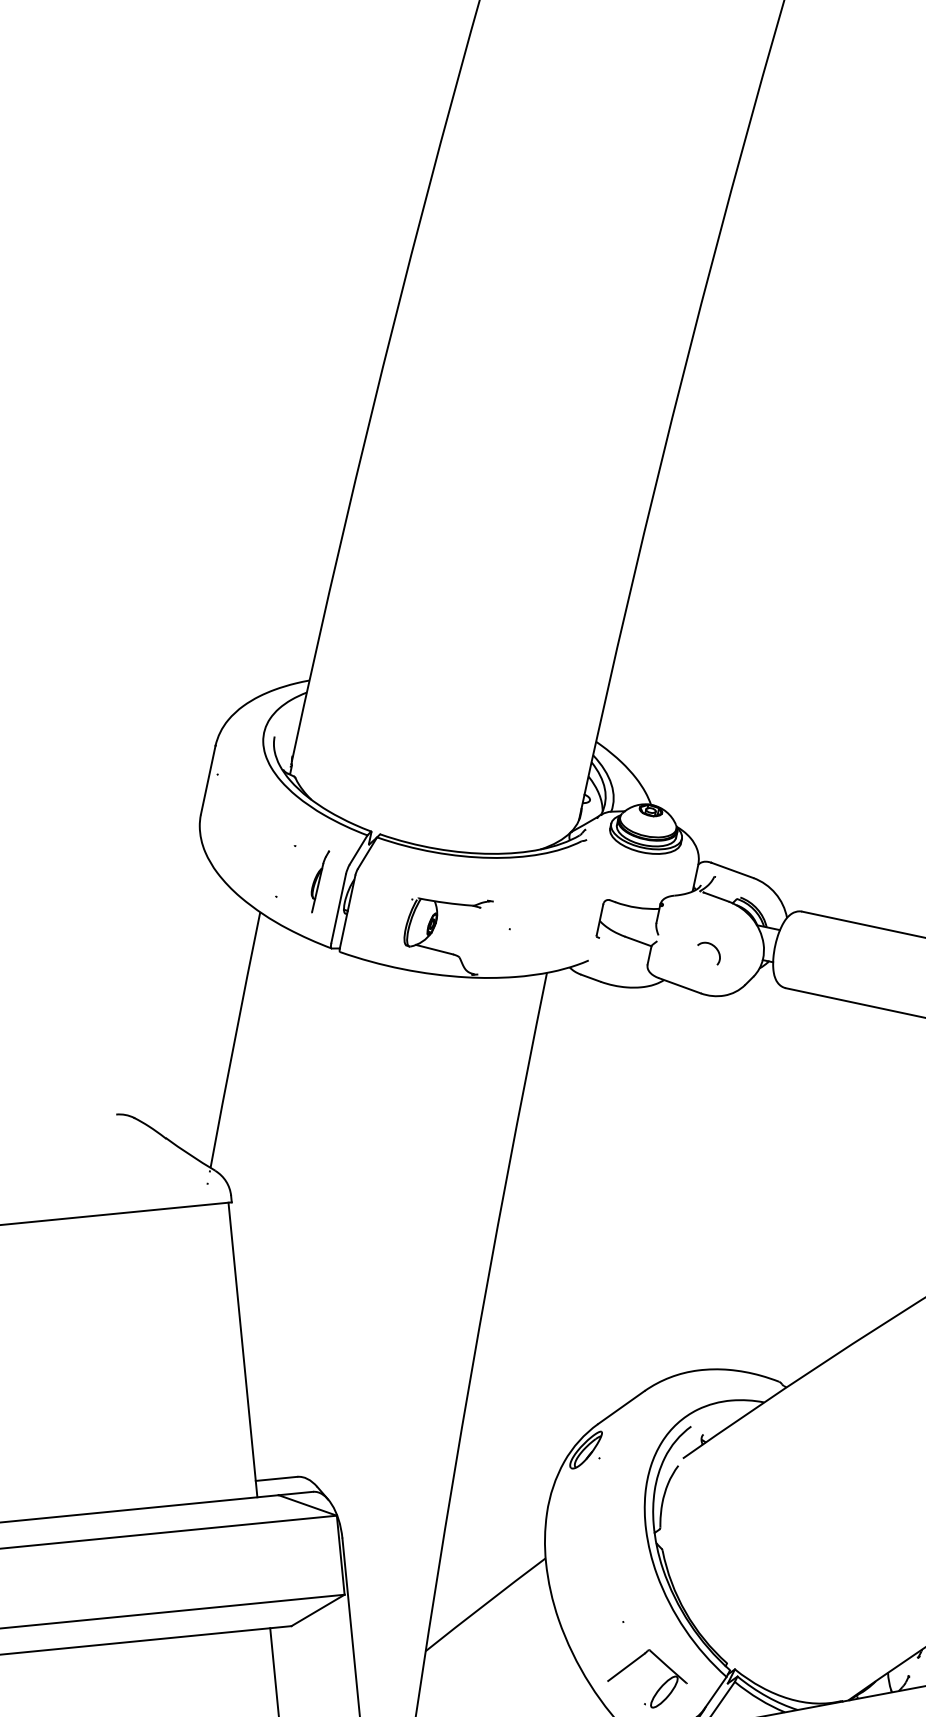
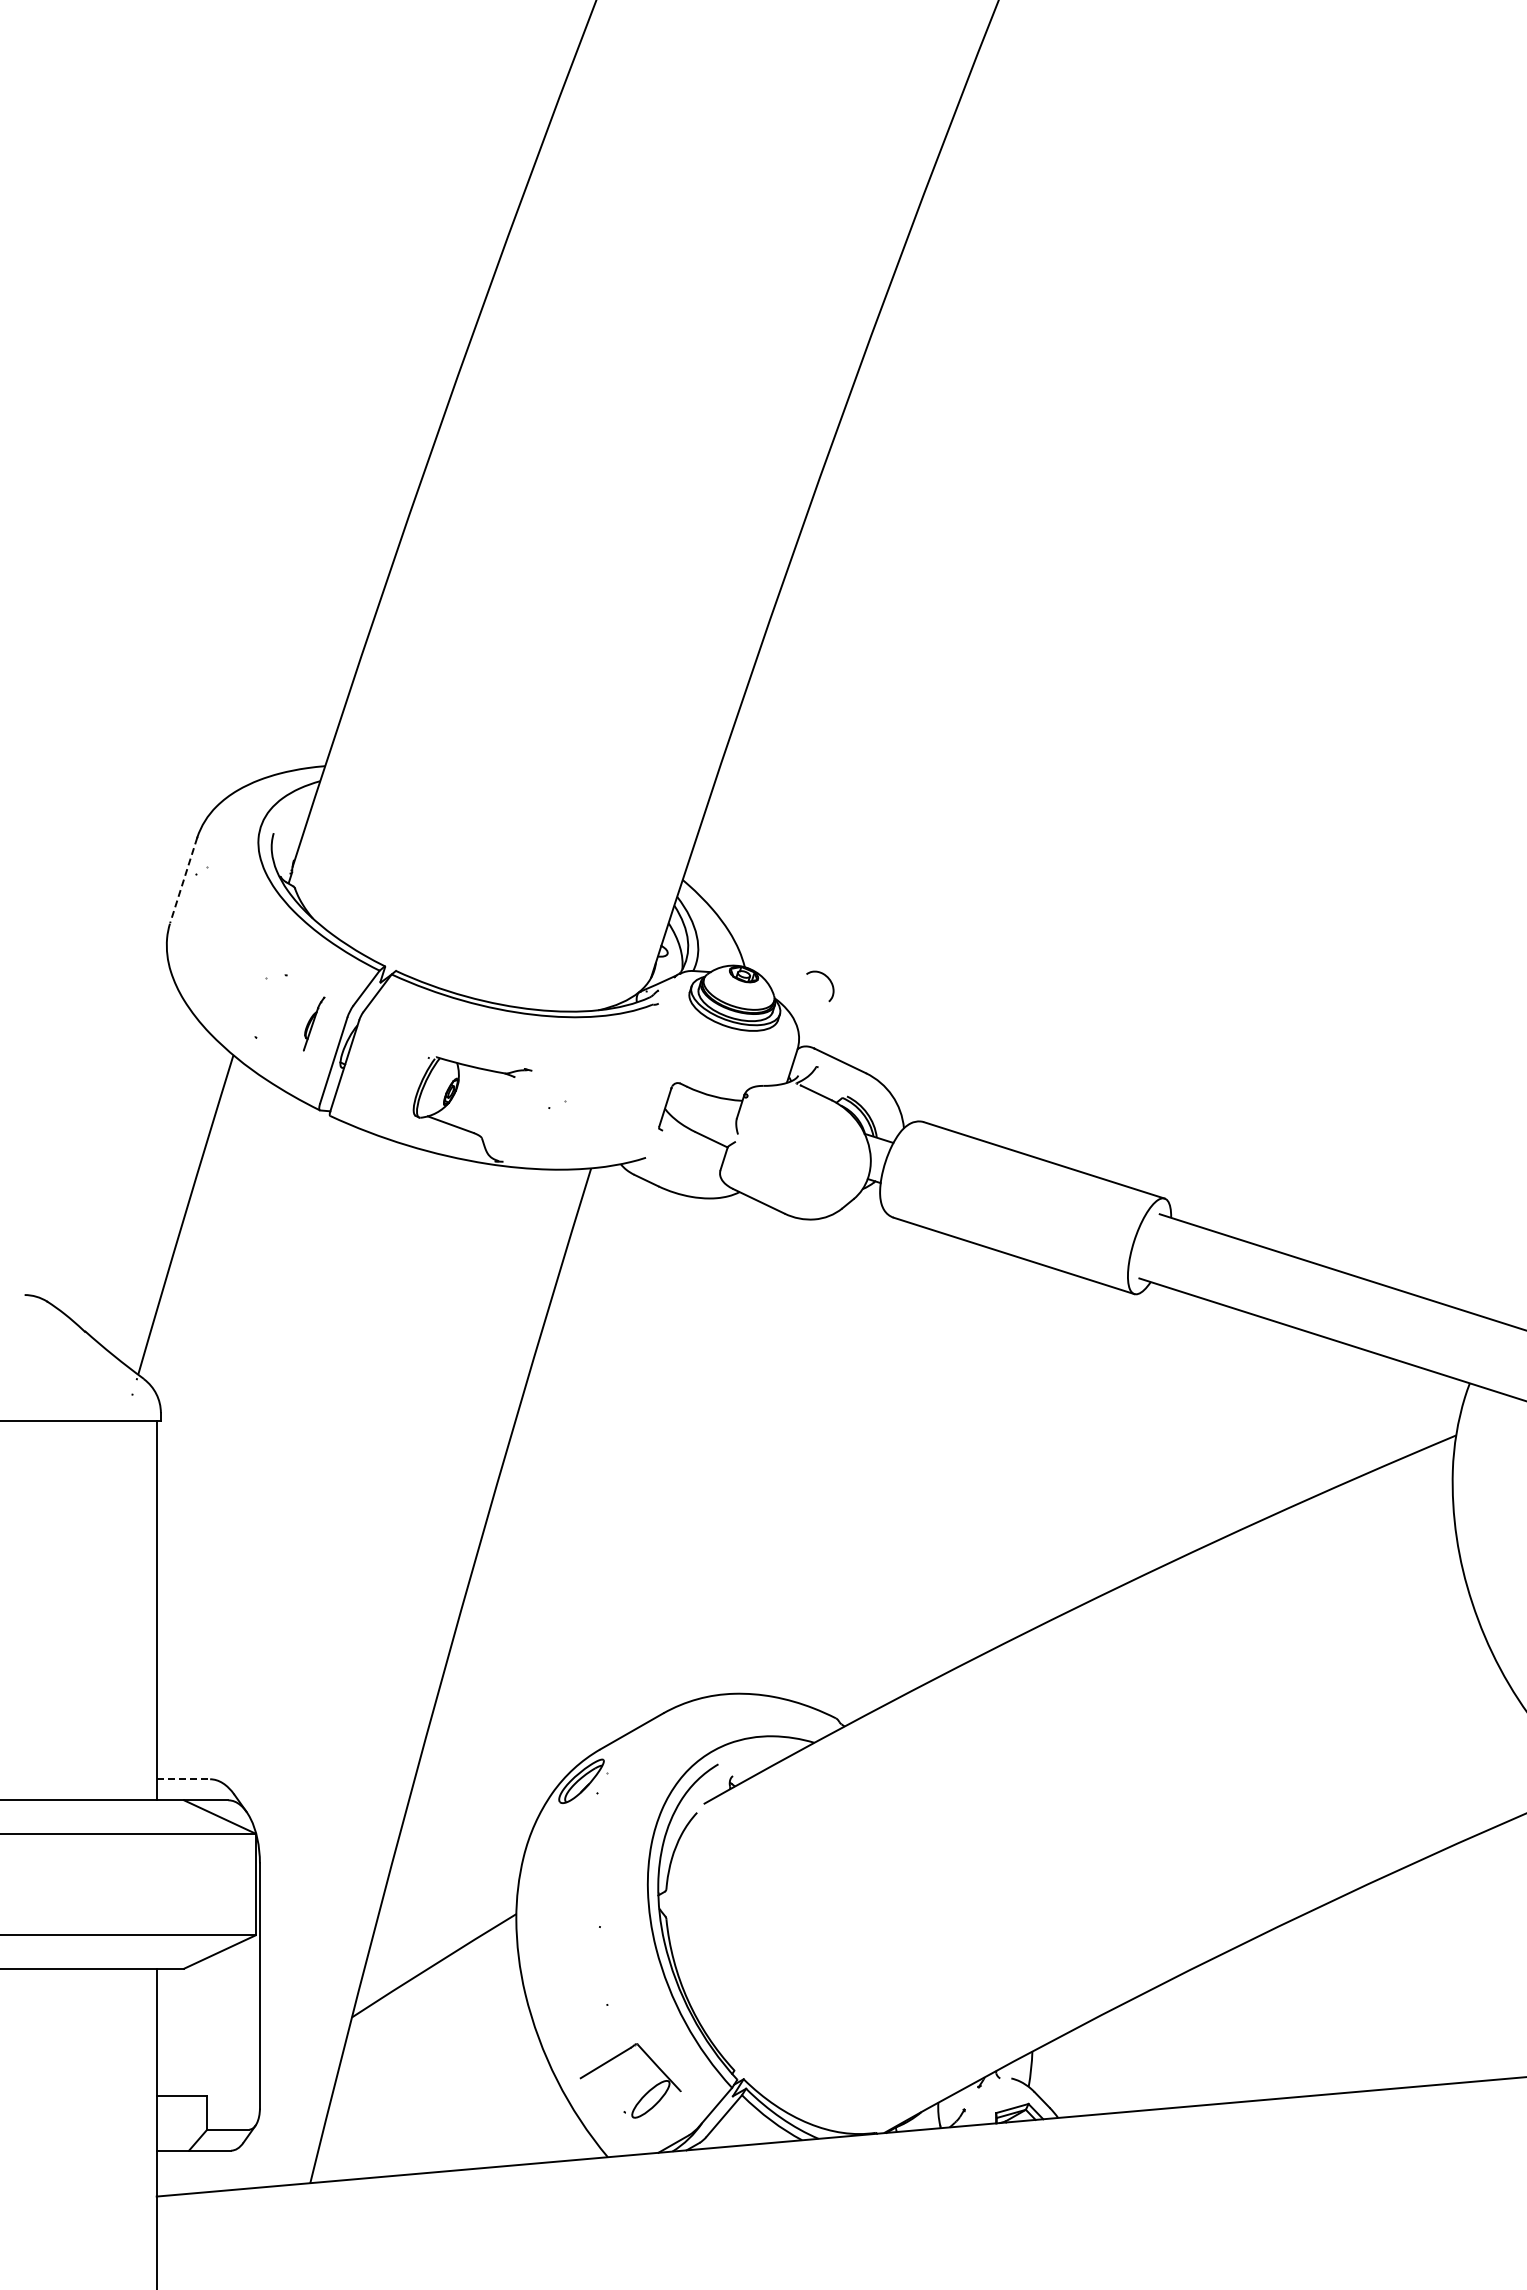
line: (208, 780) -> (183, 880), solid -> dashed
part: (320, 881) -> (313, 1023), size x0.7
curve: (716, 949) -> (829, 981), moved
line: (276, 1479) -> (183, 1779), solid -> dashed

